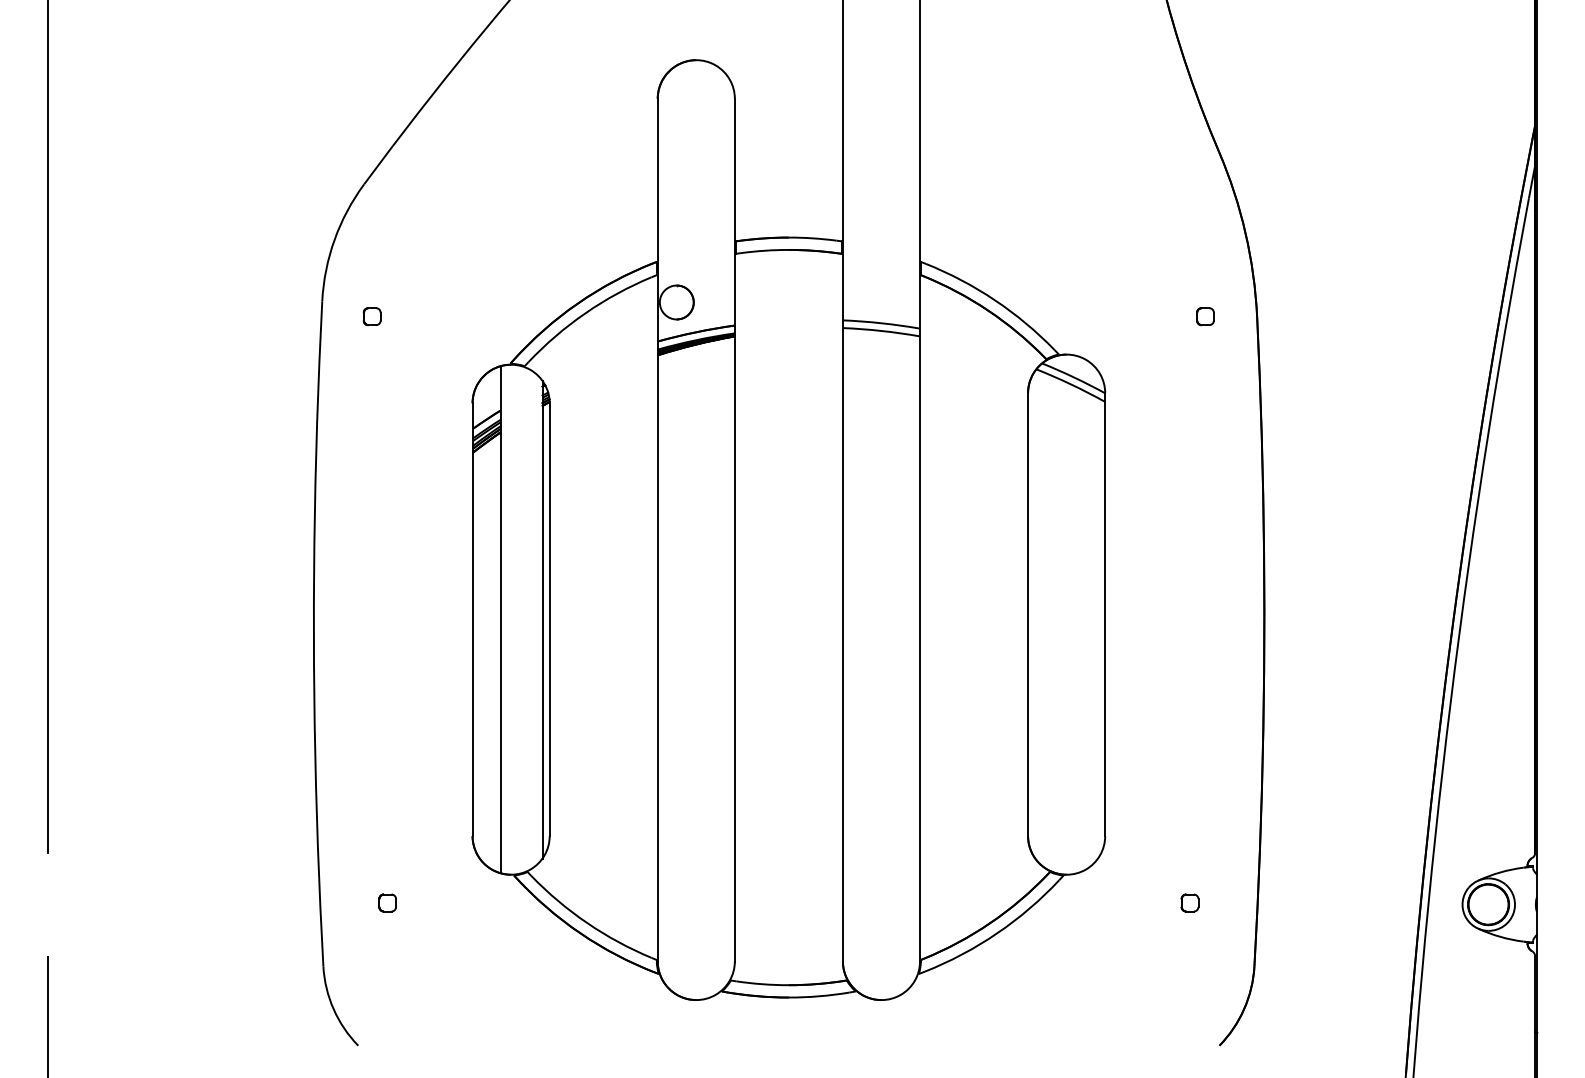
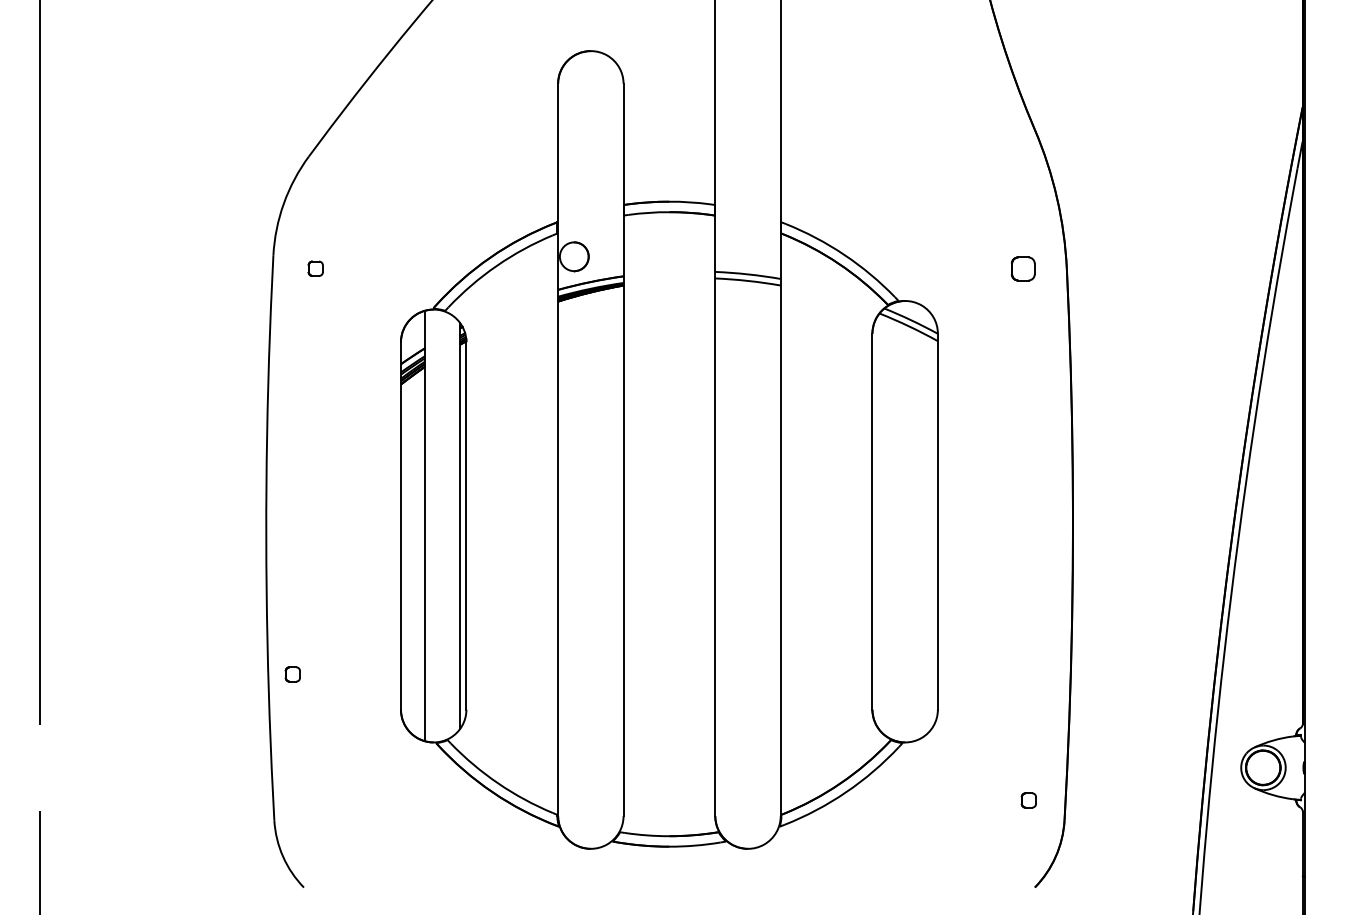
part: (1204, 316) -> (1022, 268), size x1.6
part: (387, 903) -> (292, 674), moved
part: (1189, 903) -> (1028, 800), moved

